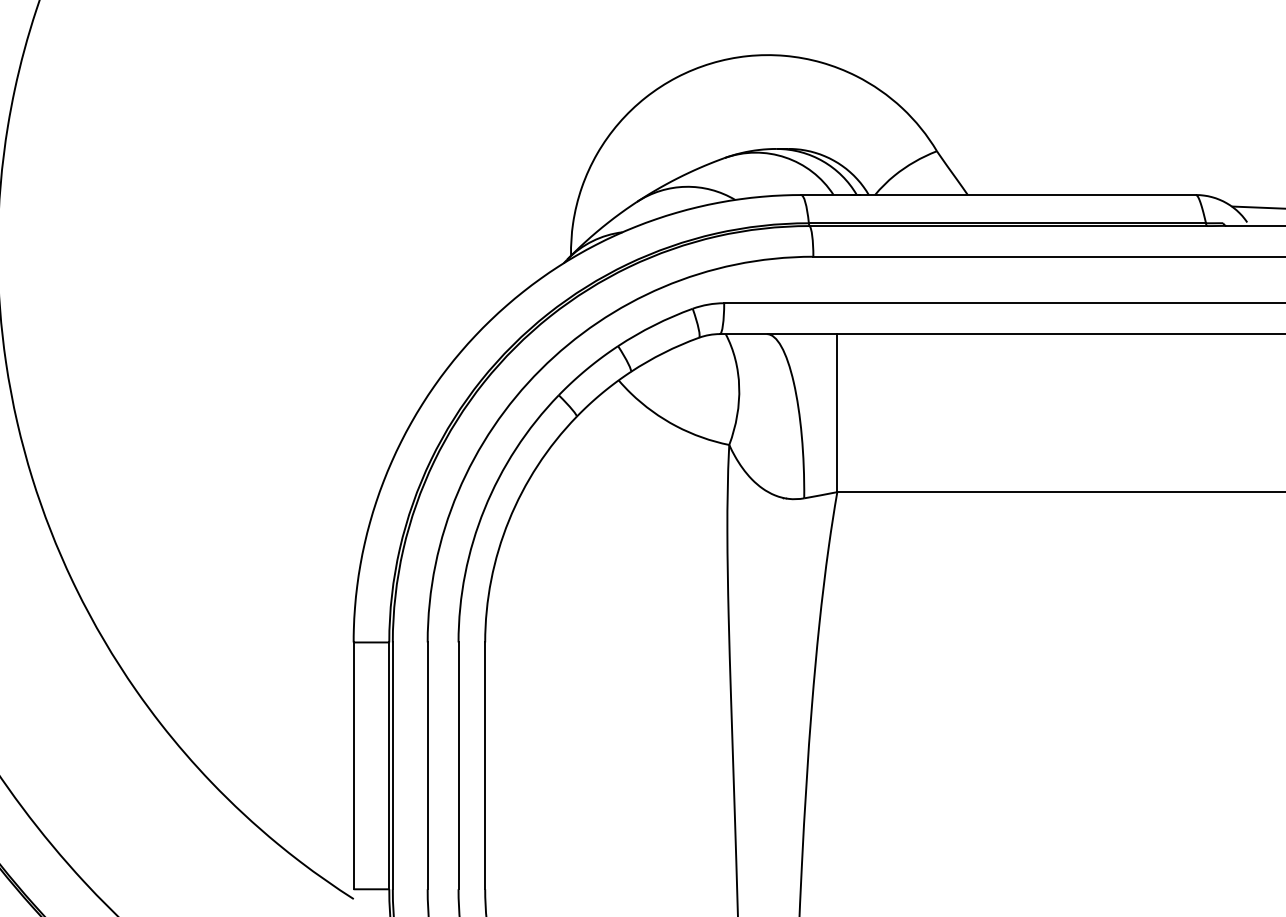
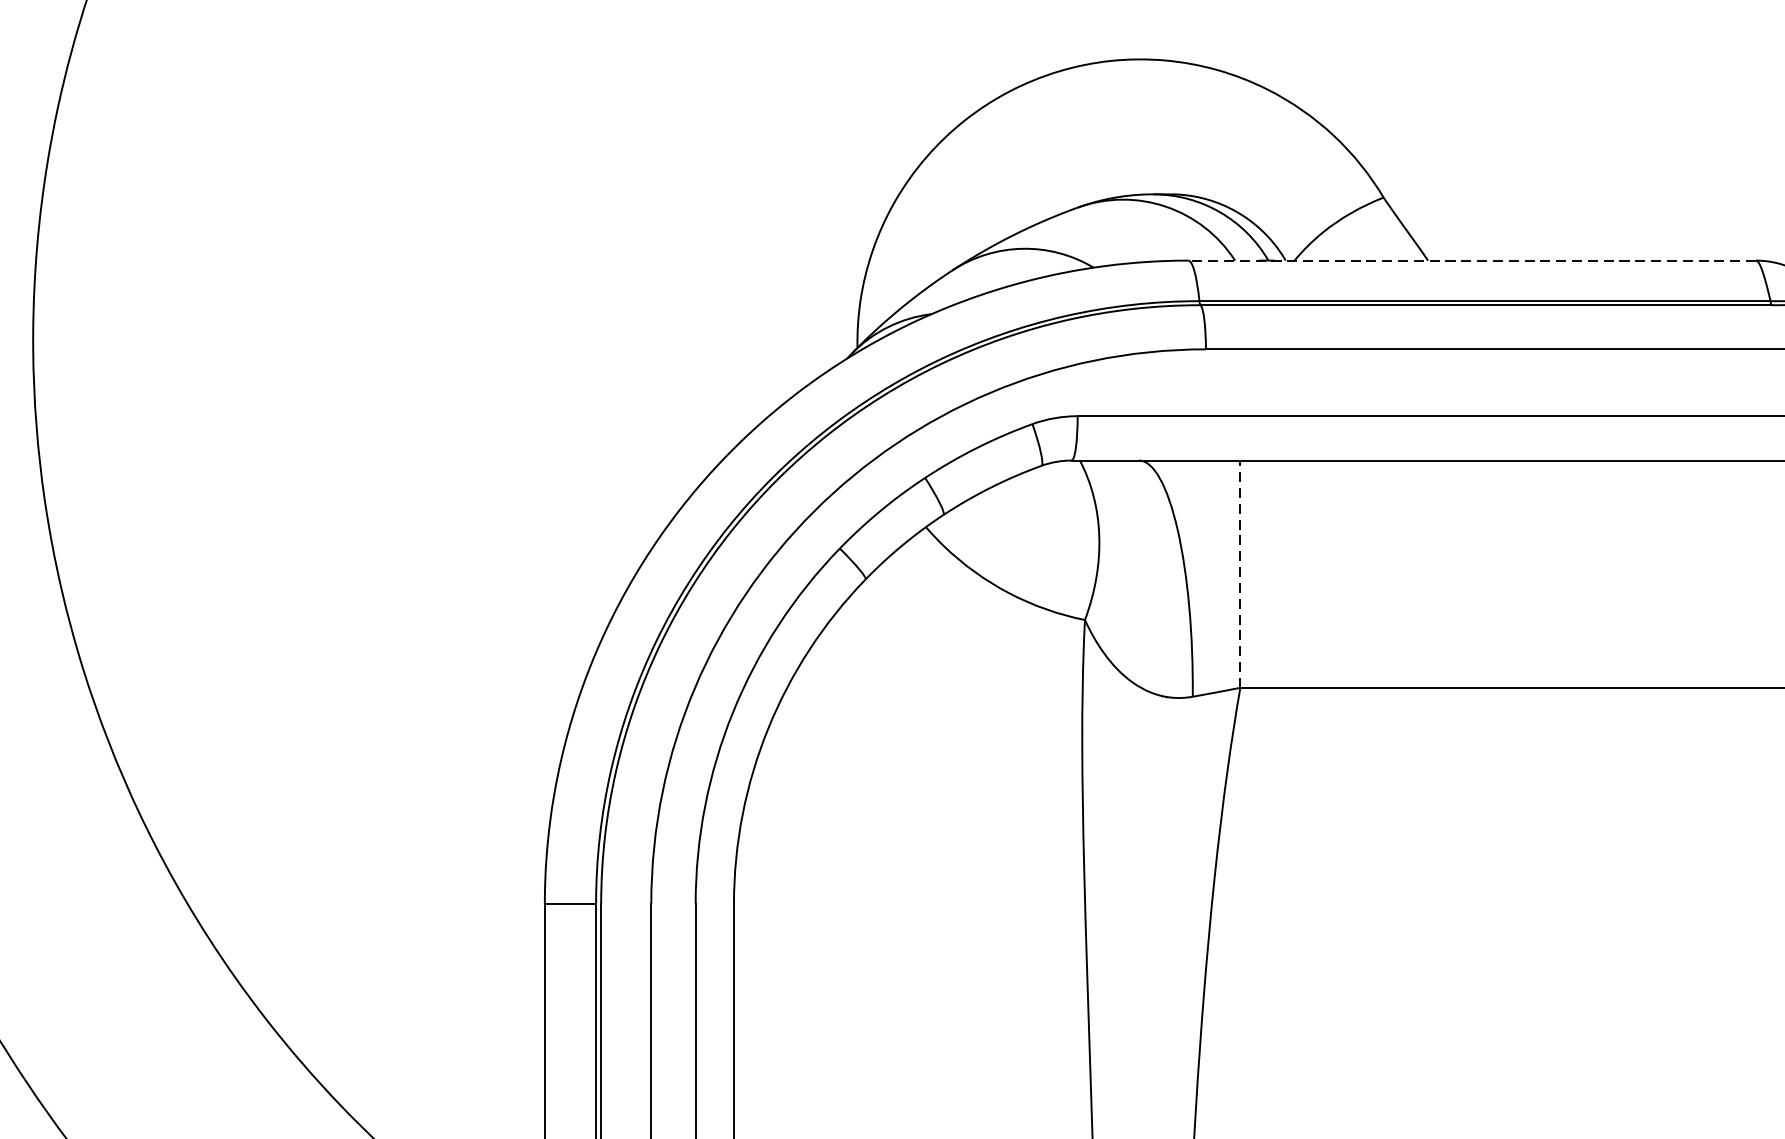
line: (998, 195) -> (1472, 261), solid -> dashed
line: (837, 412) -> (1240, 573), solid -> dashed

